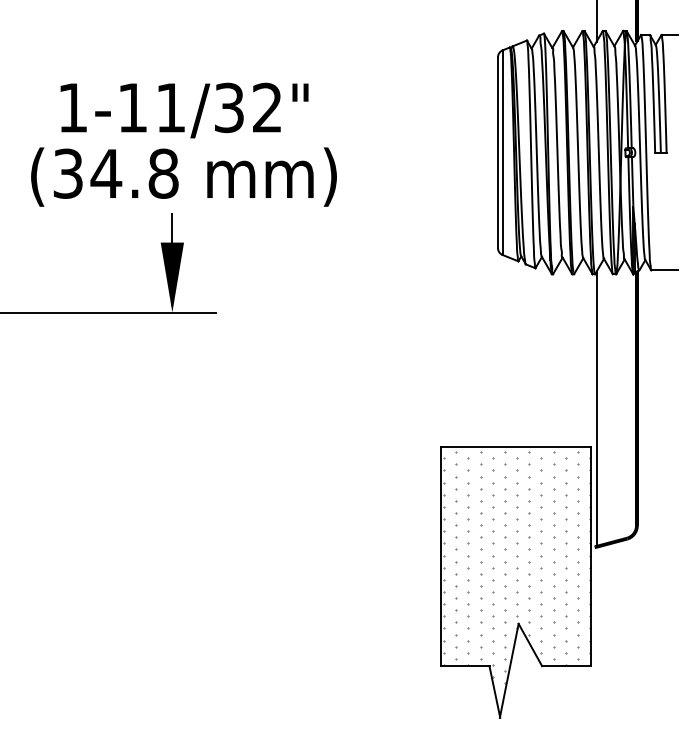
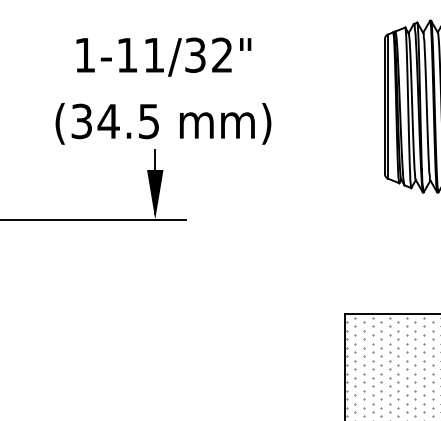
text: (184, 110) -> (163, 57), moved
text: (163, 173) -> (149, 121), (34.8 -> (34.5

